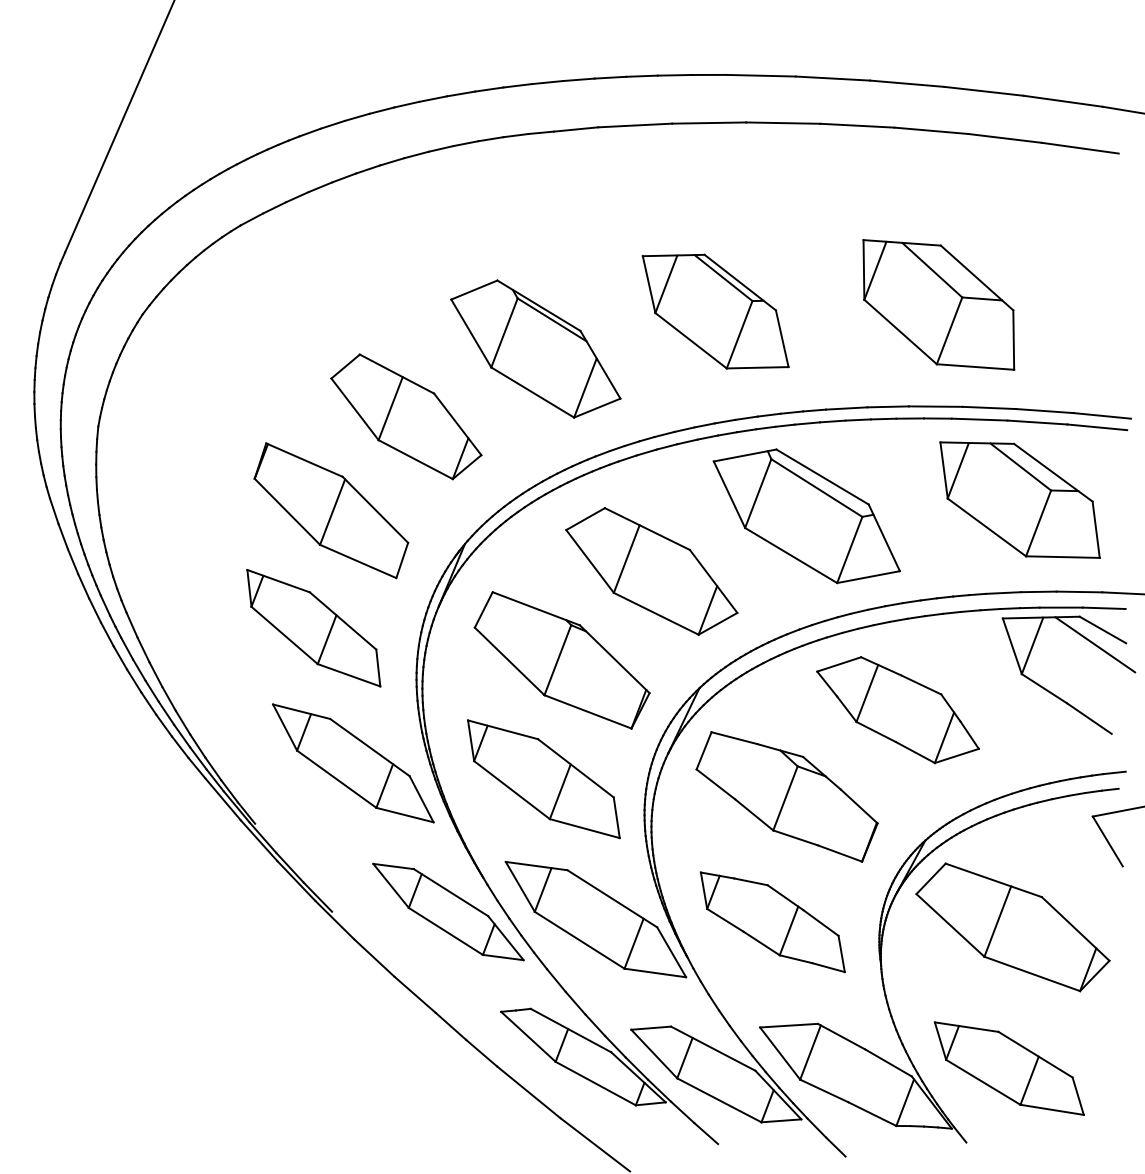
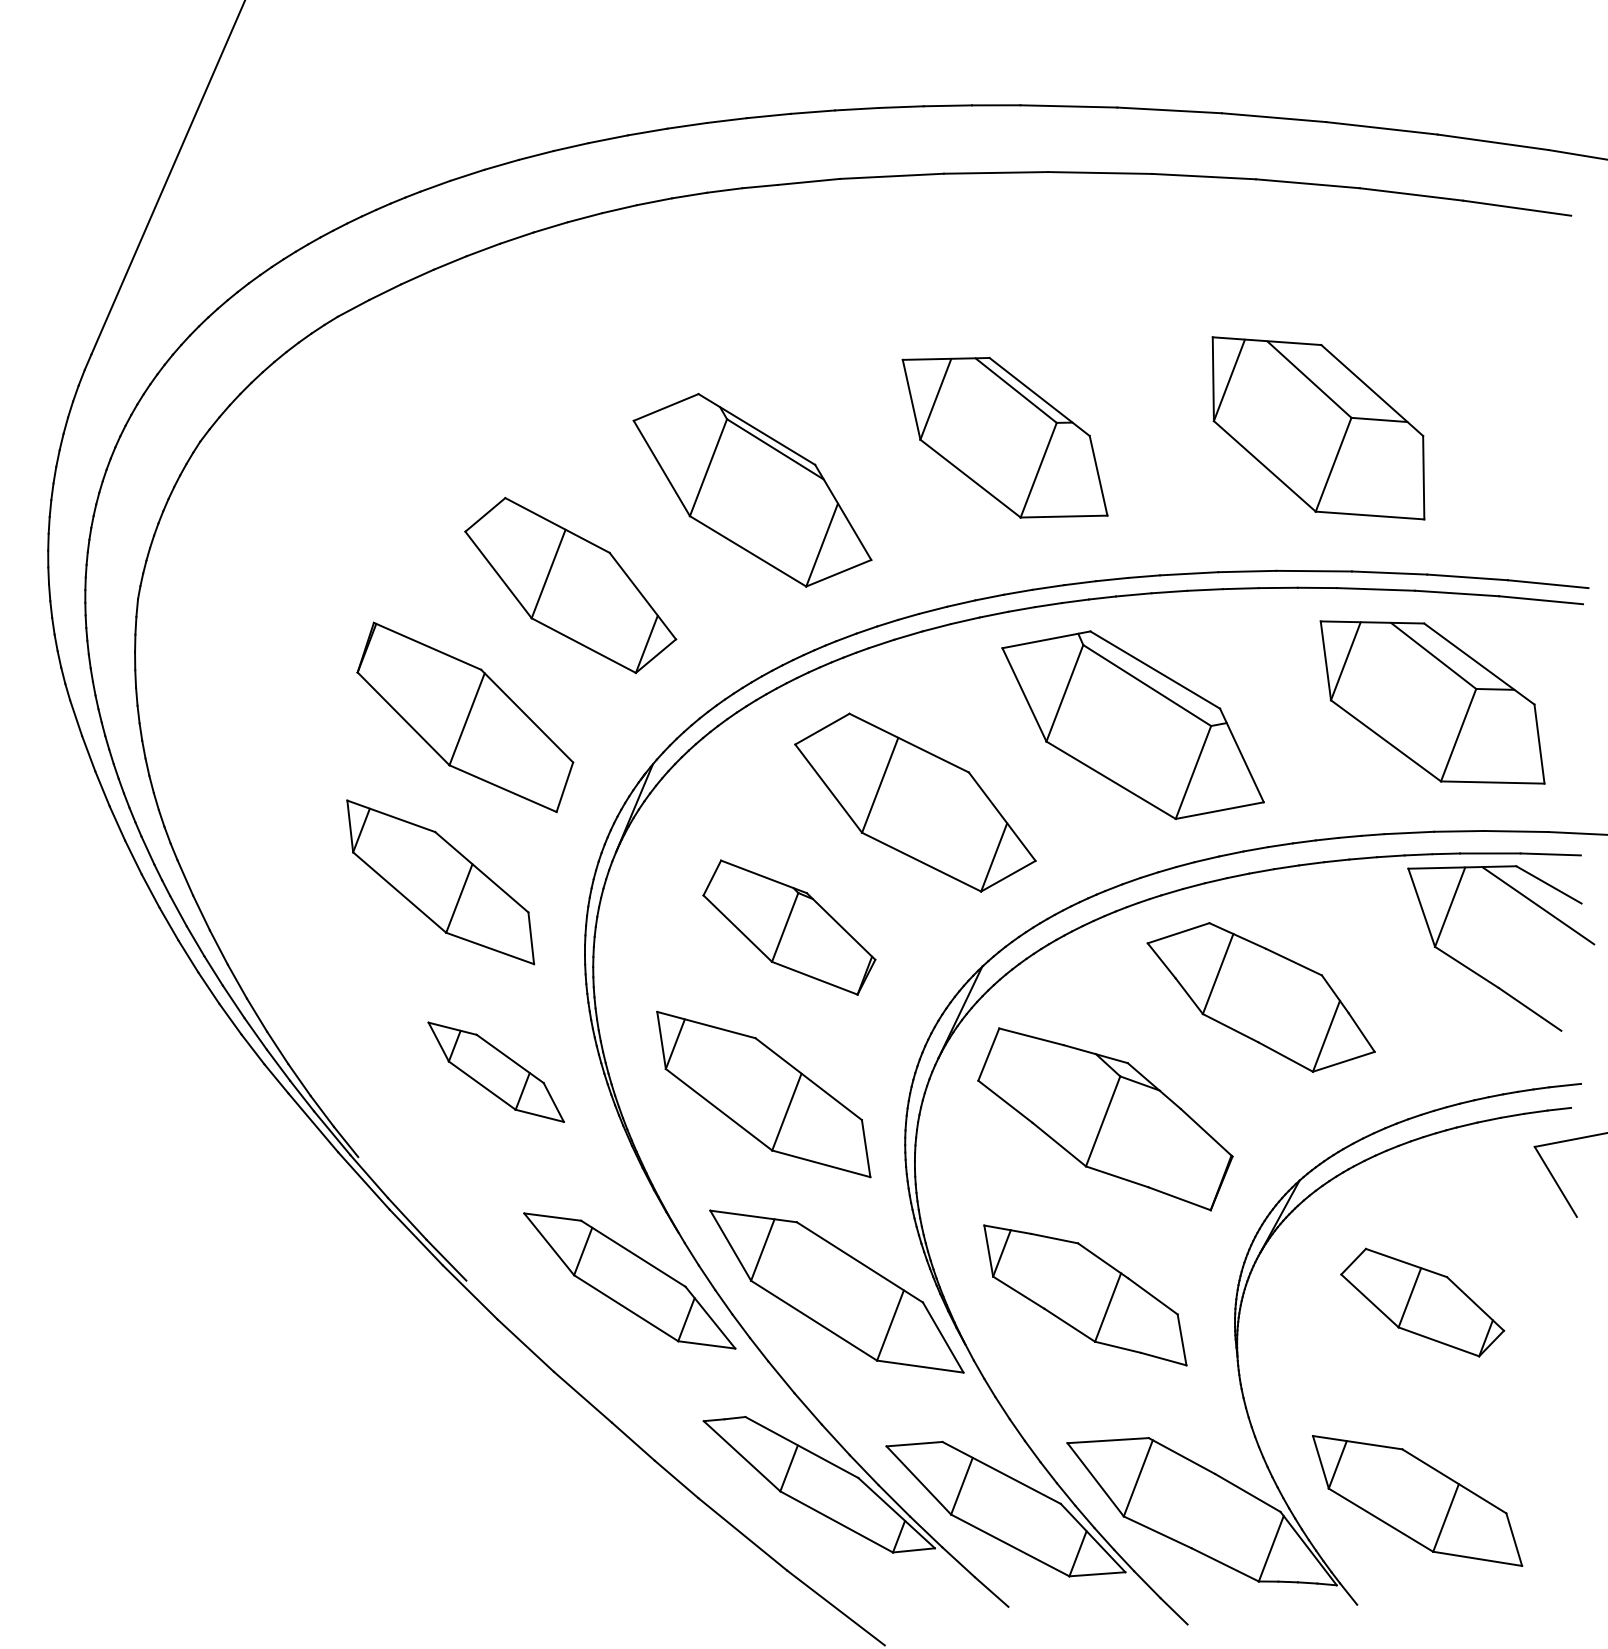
part: (561, 660) -> (788, 927), size x0.7
part: (353, 763) -> (496, 1072), size x0.6
part: (1012, 927) -> (1421, 1302), size x0.6

